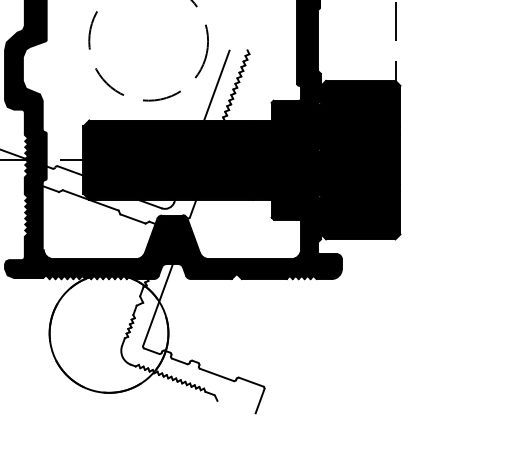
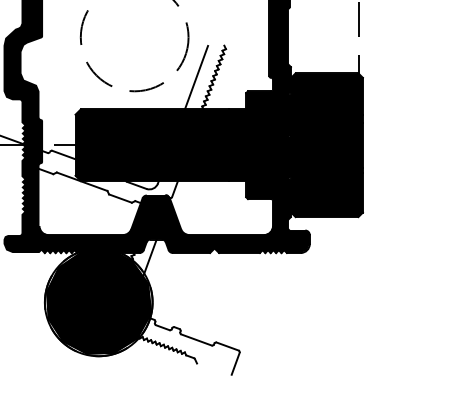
fill: (108, 333) -> (98, 302), added

